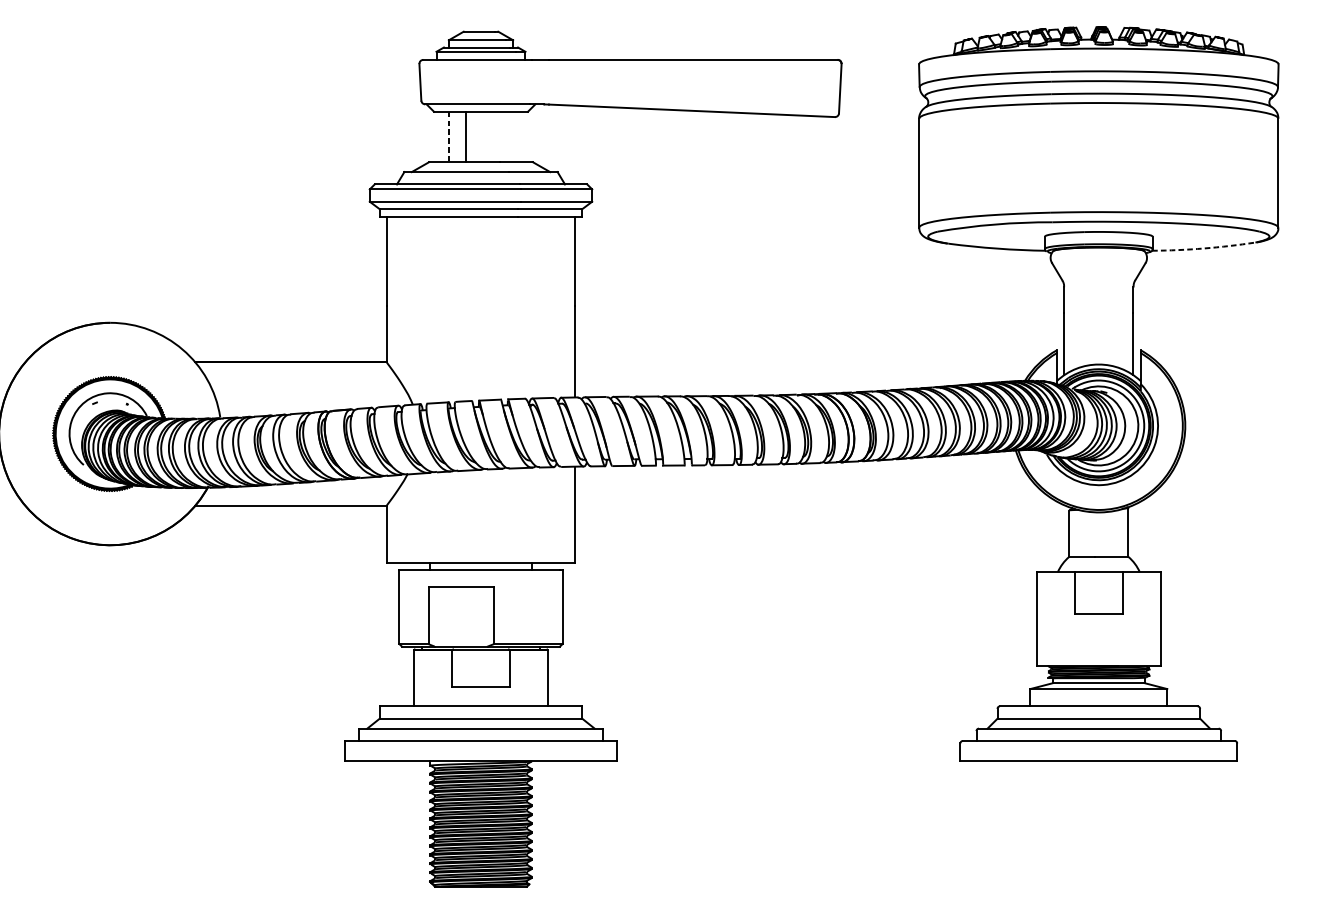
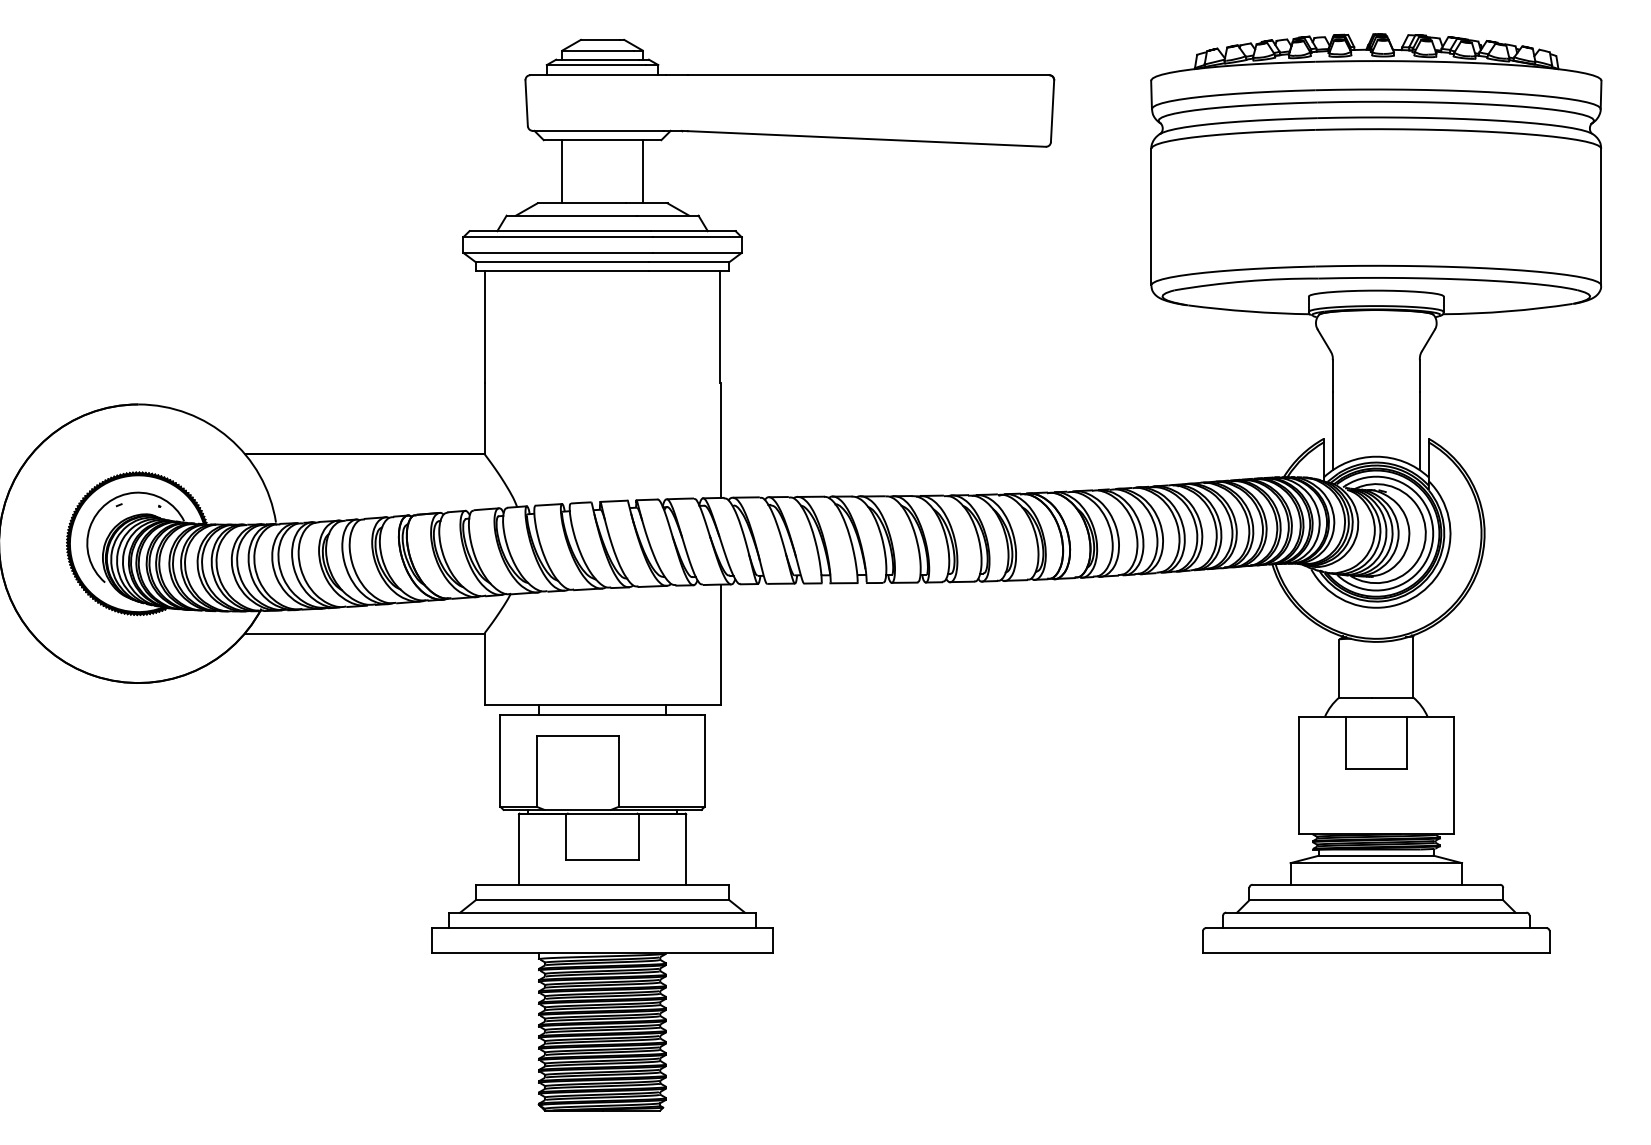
line: (448, 136) -> (562, 171), dashed -> solid
line: (465, 136) -> (642, 171), moved
arc: (1203, 248) -> (1507, 311), dashed -> solid

